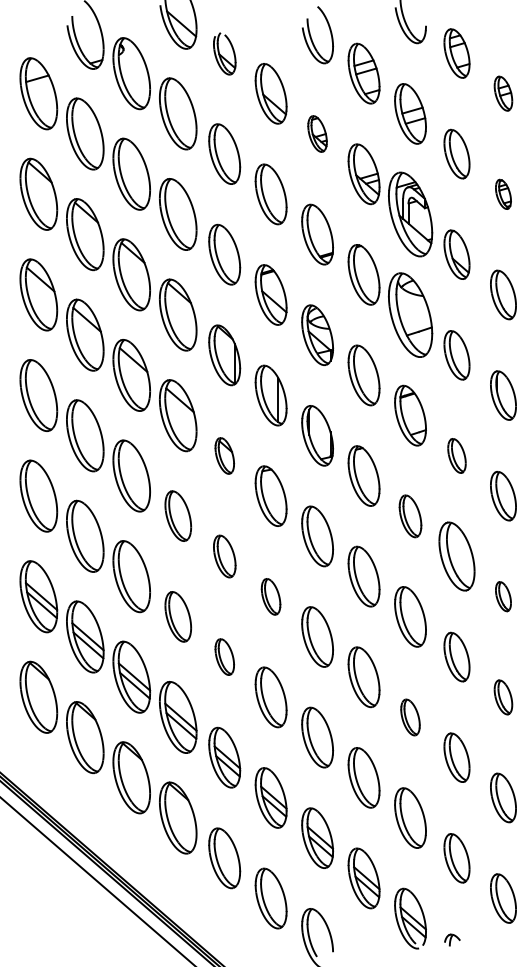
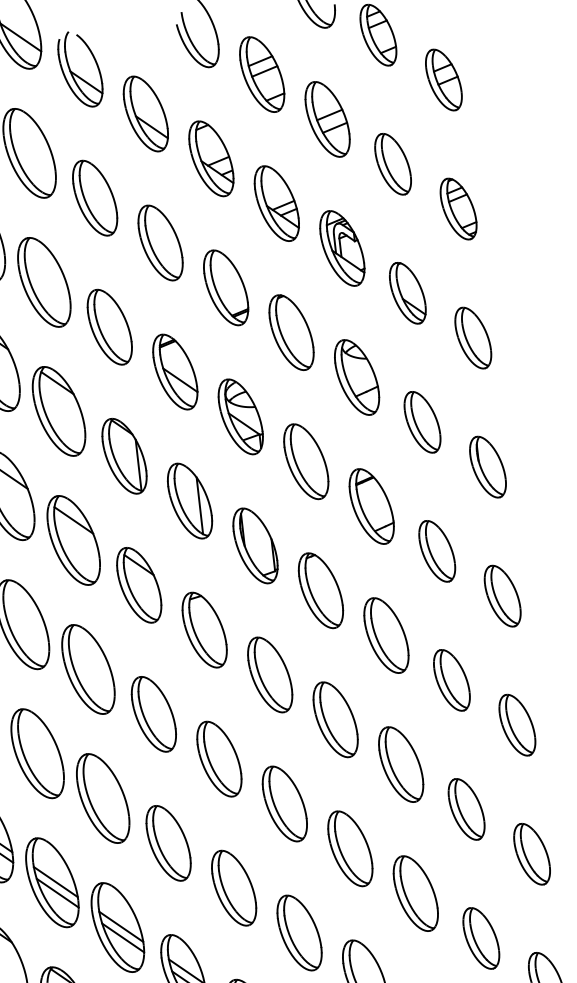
part: (224, 53) -> (80, 69), size x1.43
part: (503, 93) -> (443, 79), size x1.43
part: (317, 133) -> (211, 158), size x1.67
part: (503, 194) -> (458, 209), size x1.67
part: (410, 214) -> (342, 248), size x0.71
part: (410, 314) -> (356, 376), size x0.71
part: (224, 455) -> (138, 584), size x1.67
part: (456, 455) -> (436, 550), size x1.43
part: (178, 515) -> (88, 668), size x1.43
part: (410, 516) -> (386, 635), size x1.43
part: (224, 556) -> (153, 714), size x1.43
part: (456, 556) -> (451, 680), size x0.71
part: (270, 596) -> (218, 758), size x1.67
part: (503, 596) -> (517, 724), size x1.67
part: (178, 616) -> (103, 798), size x1.43
part: (224, 656) -> (168, 842), size x1.67
part: (503, 697) -> (532, 854), size x1.43
part: (410, 717) -> (415, 893), size x1.67

